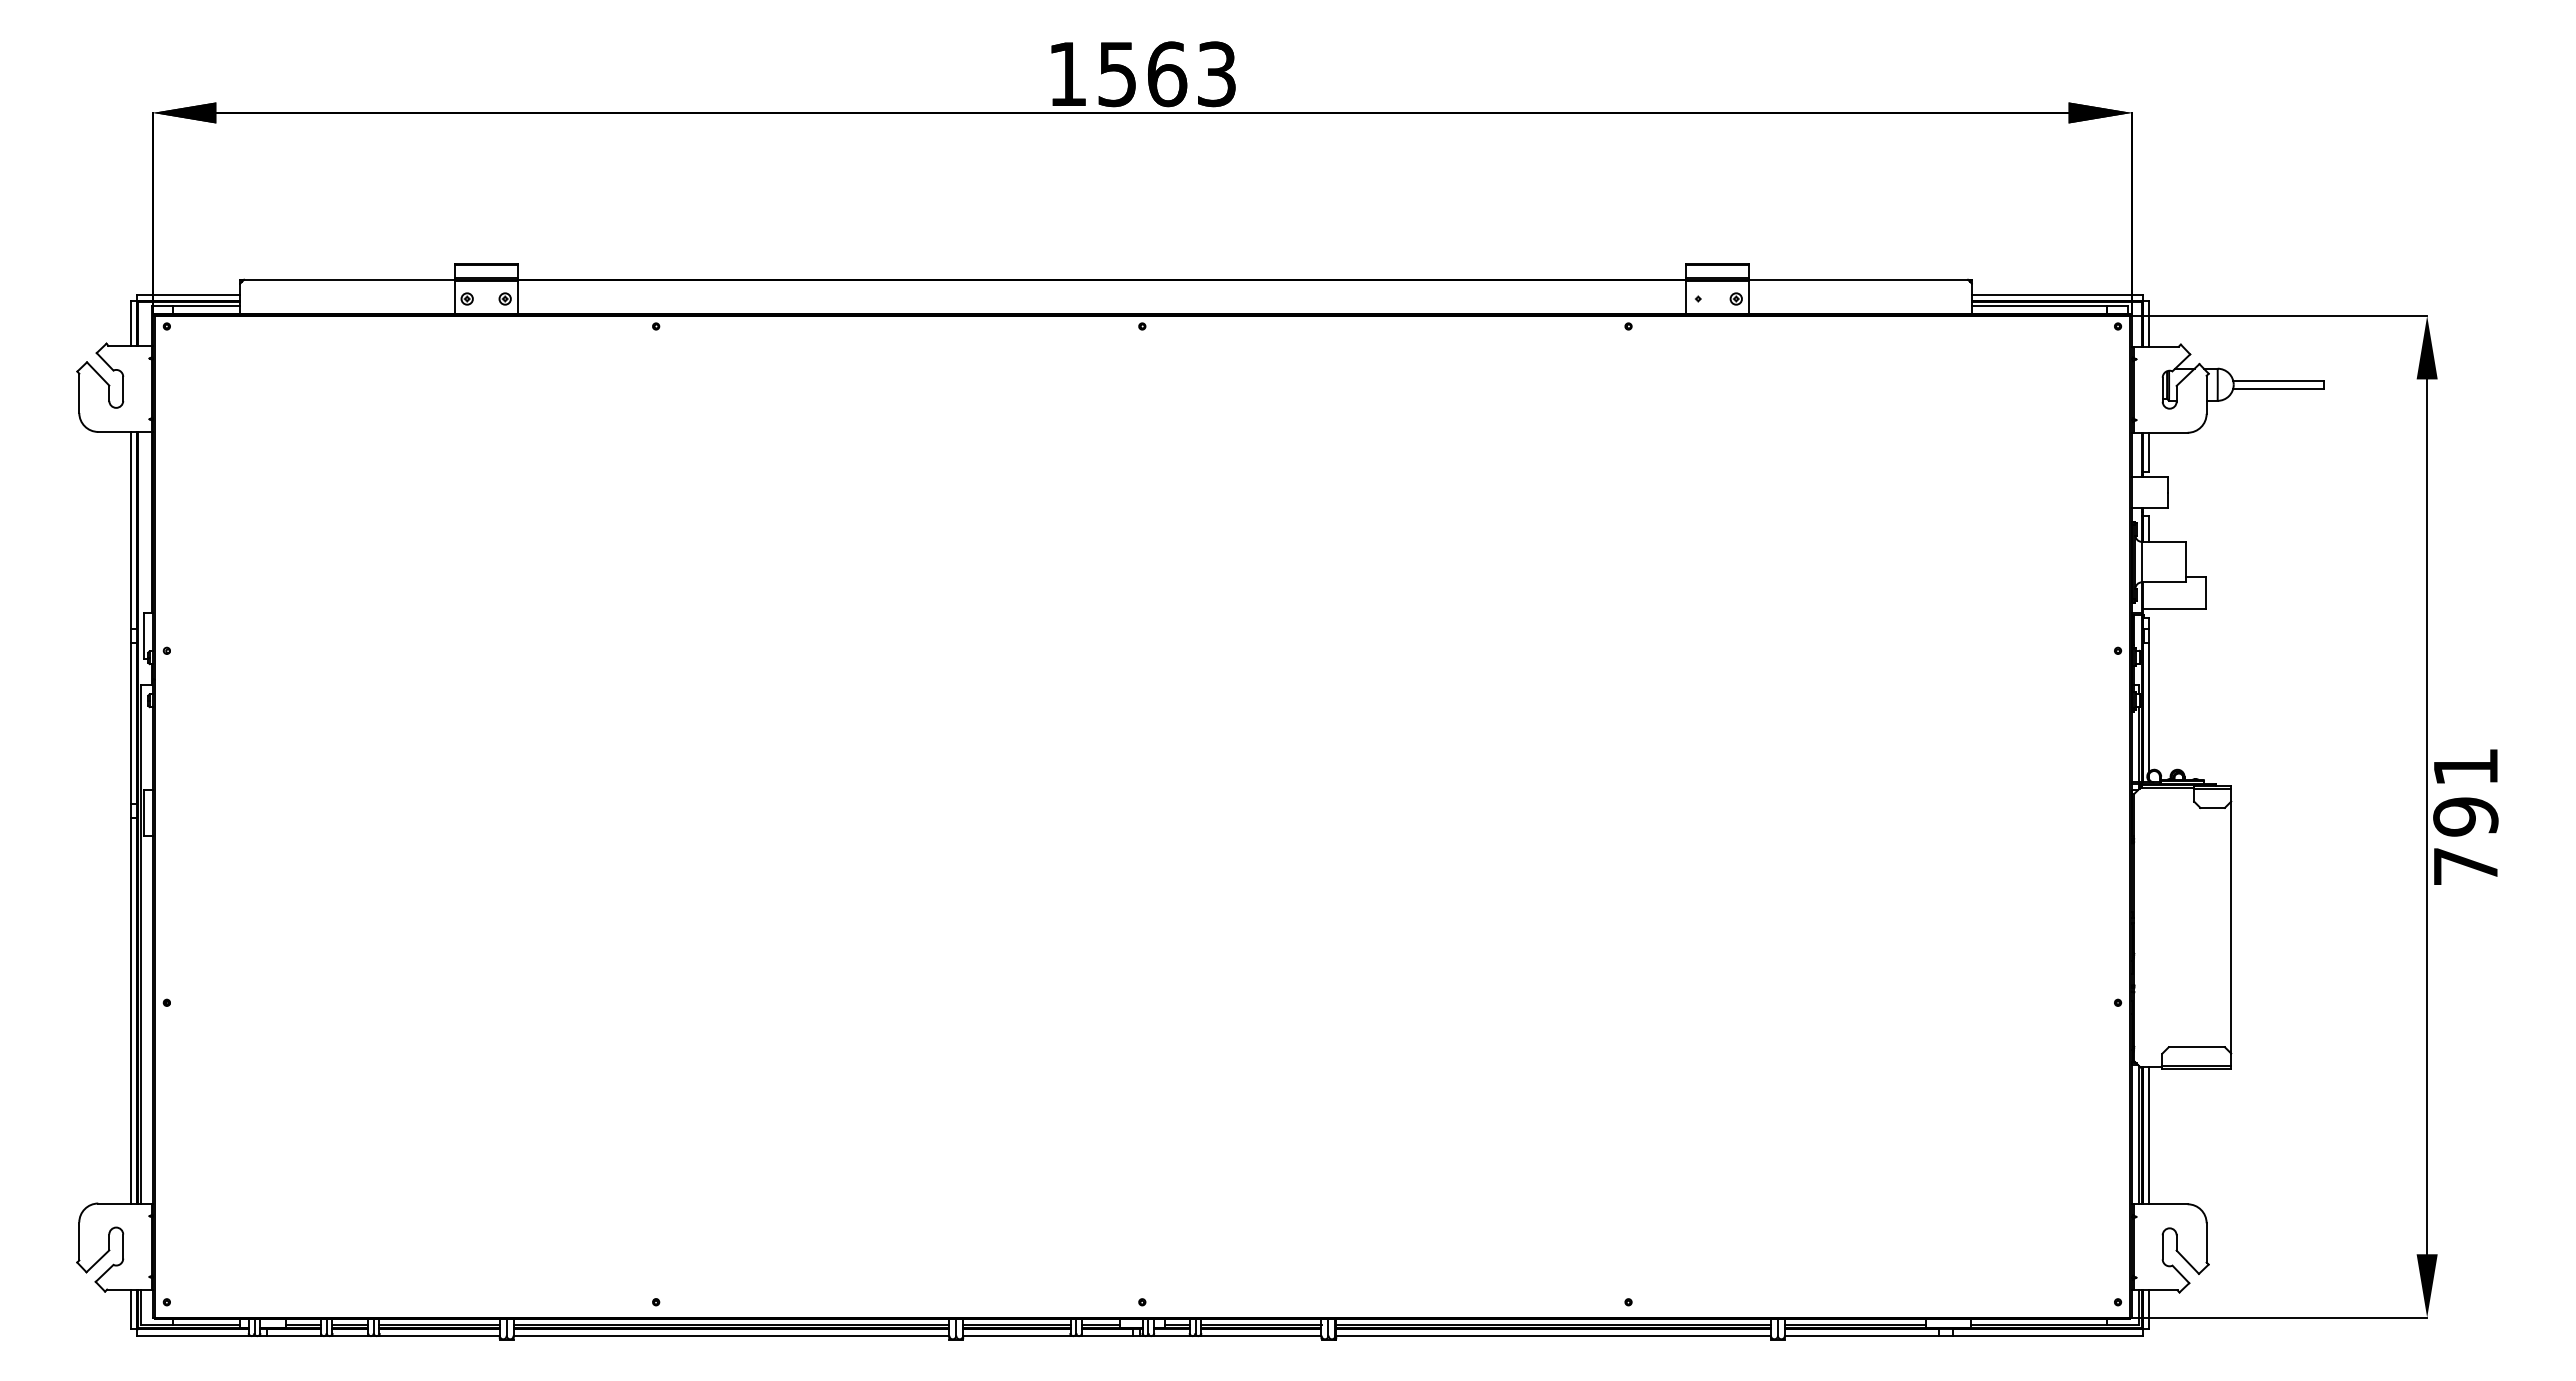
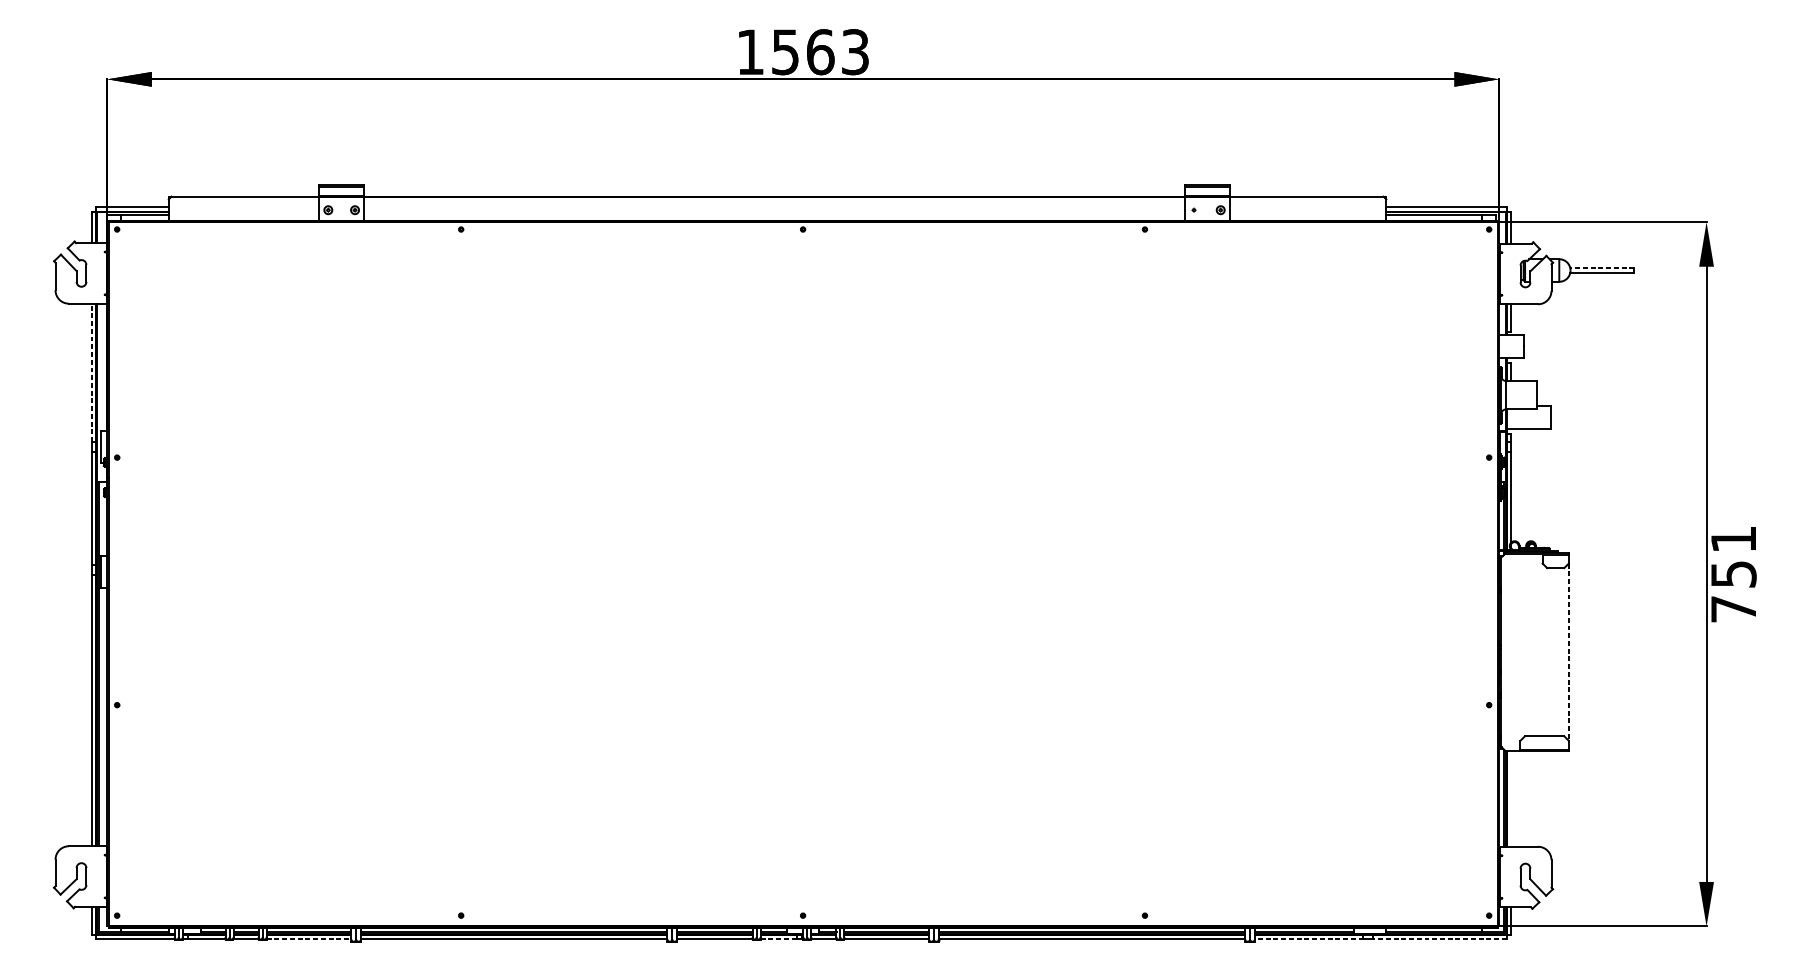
line: (2278, 380) -> (1602, 267), solid -> dashed
line: (130, 529) -> (91, 372), solid -> dashed
text: (2465, 816) -> (1733, 574), 791 -> 751
line: (2231, 927) -> (1568, 652), solid -> dashed
line: (2149, 1135) -> (1511, 798), removed
line: (440, 1335) -> (309, 939), solid -> dashed
line: (1107, 1335) -> (778, 939), solid -> dashed
line: (1861, 1335) -> (1308, 939), solid -> dashed
line: (2048, 1335) -> (1440, 939), solid -> dashed

